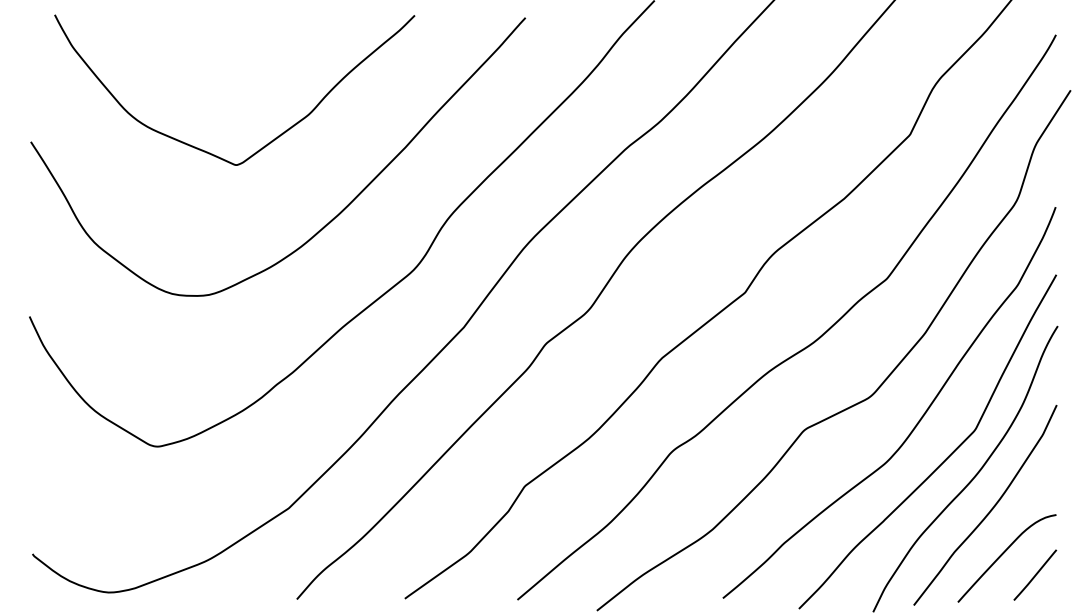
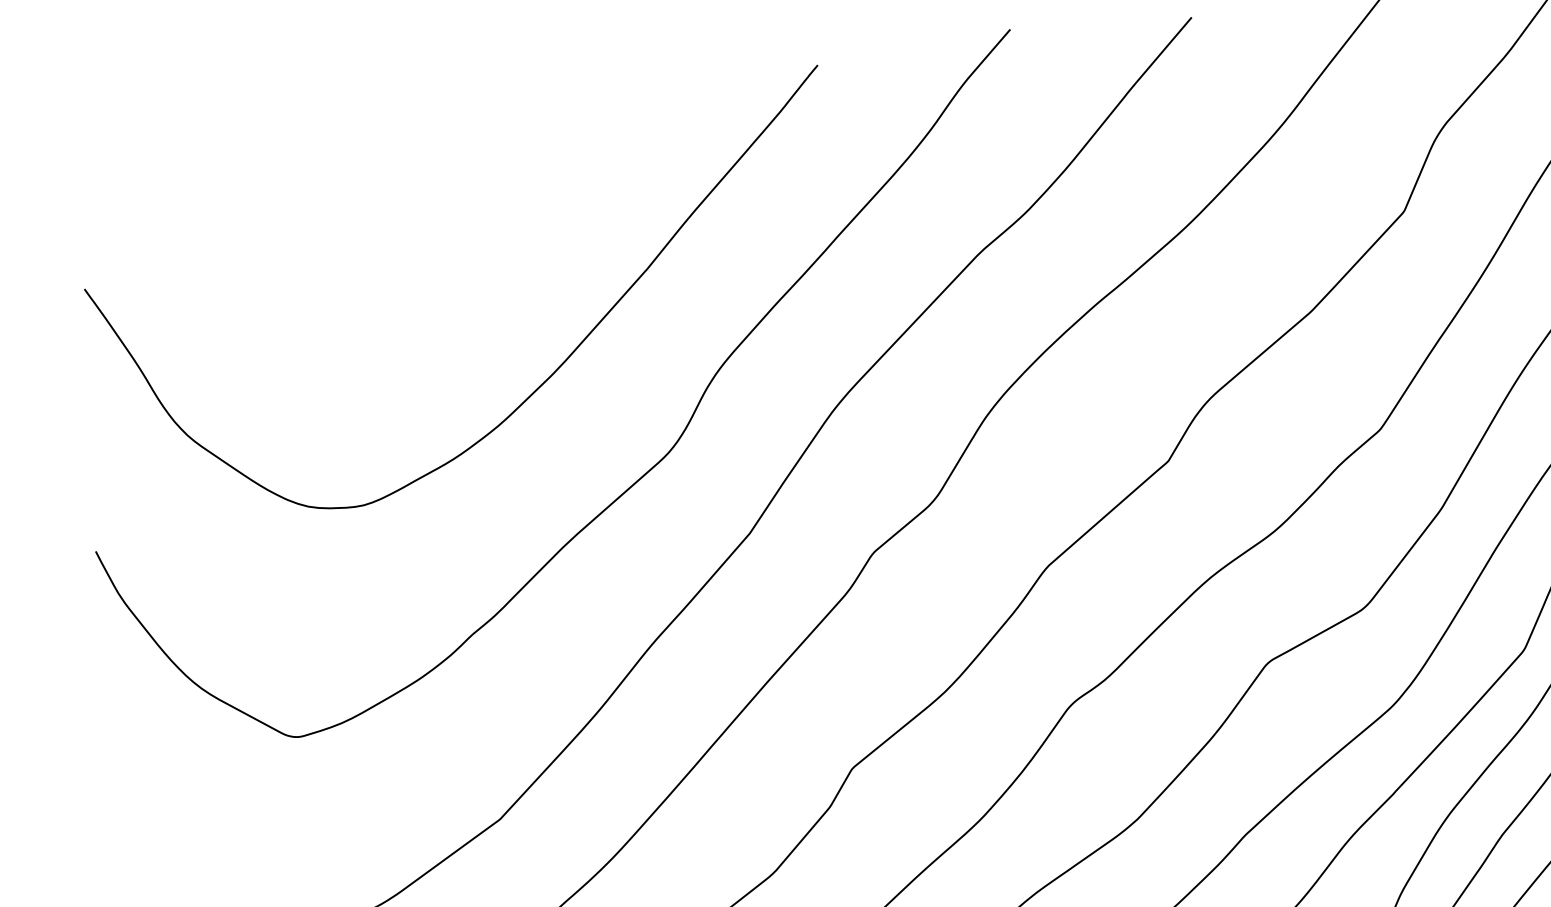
curve: (268, 142) -> (441, 271), removed

